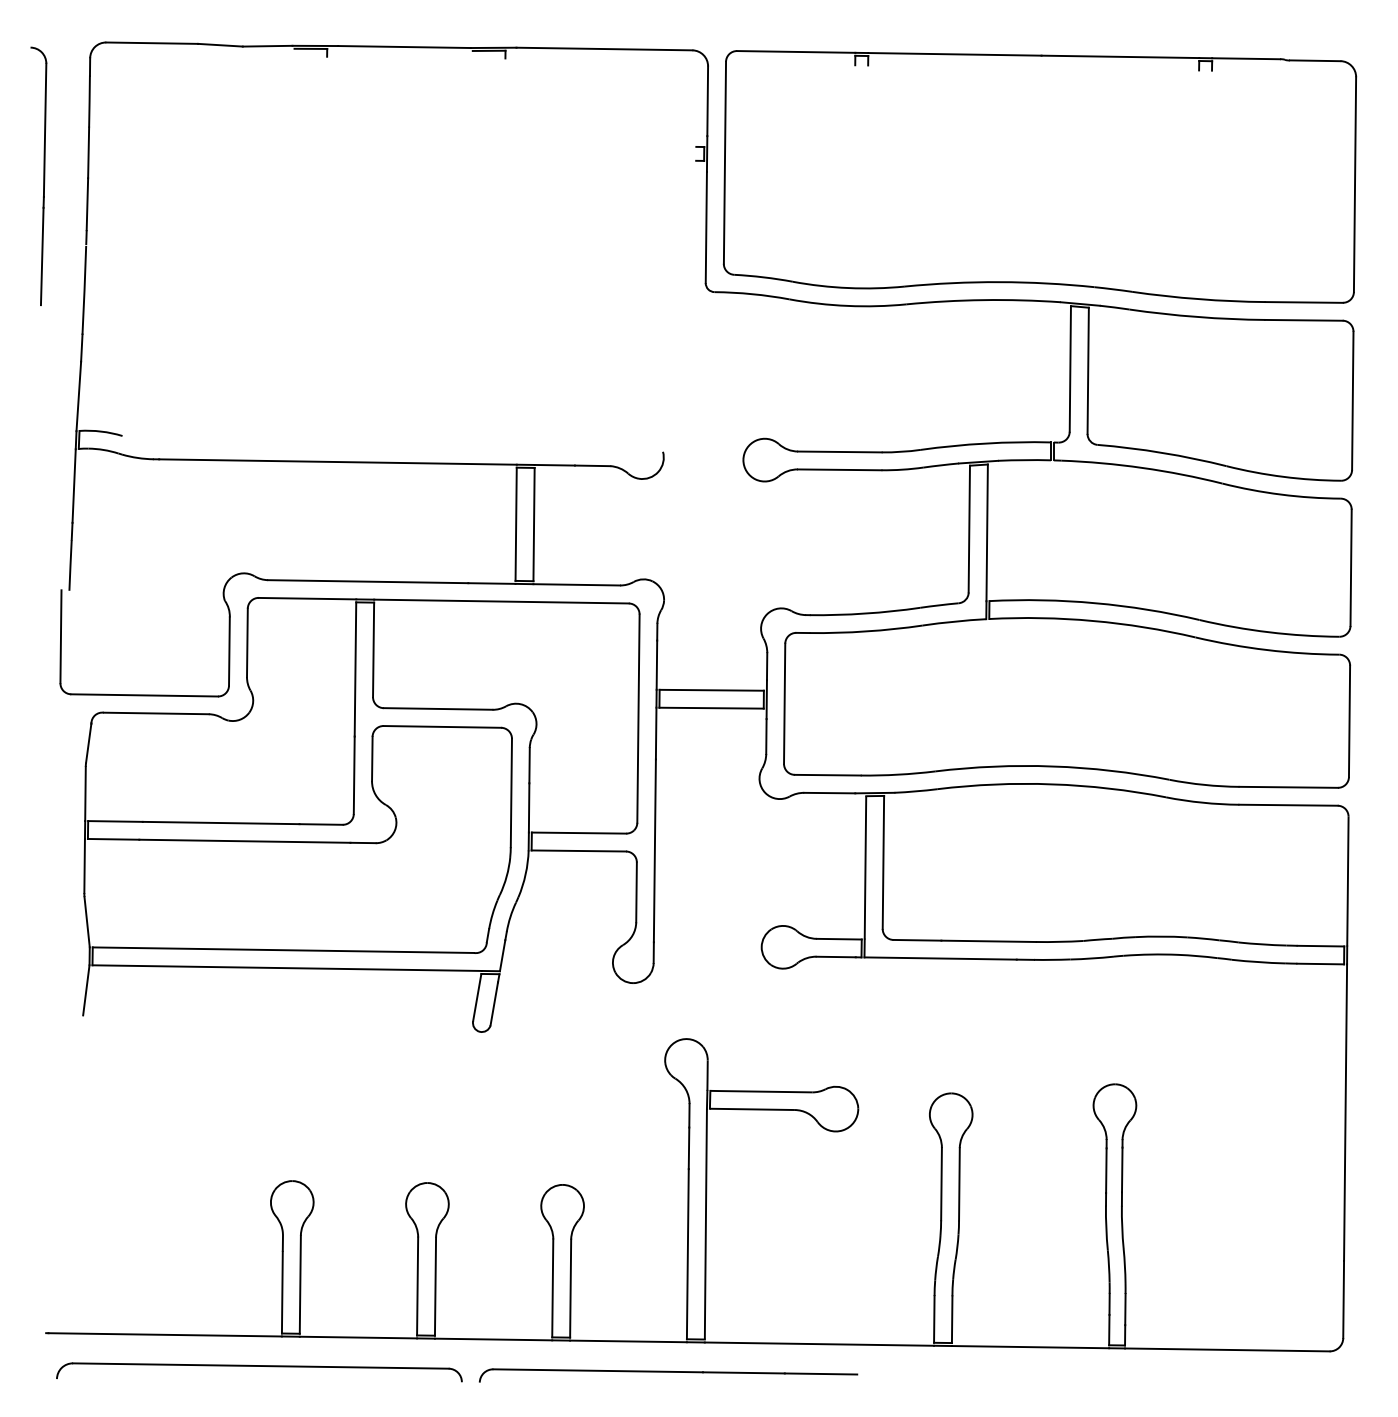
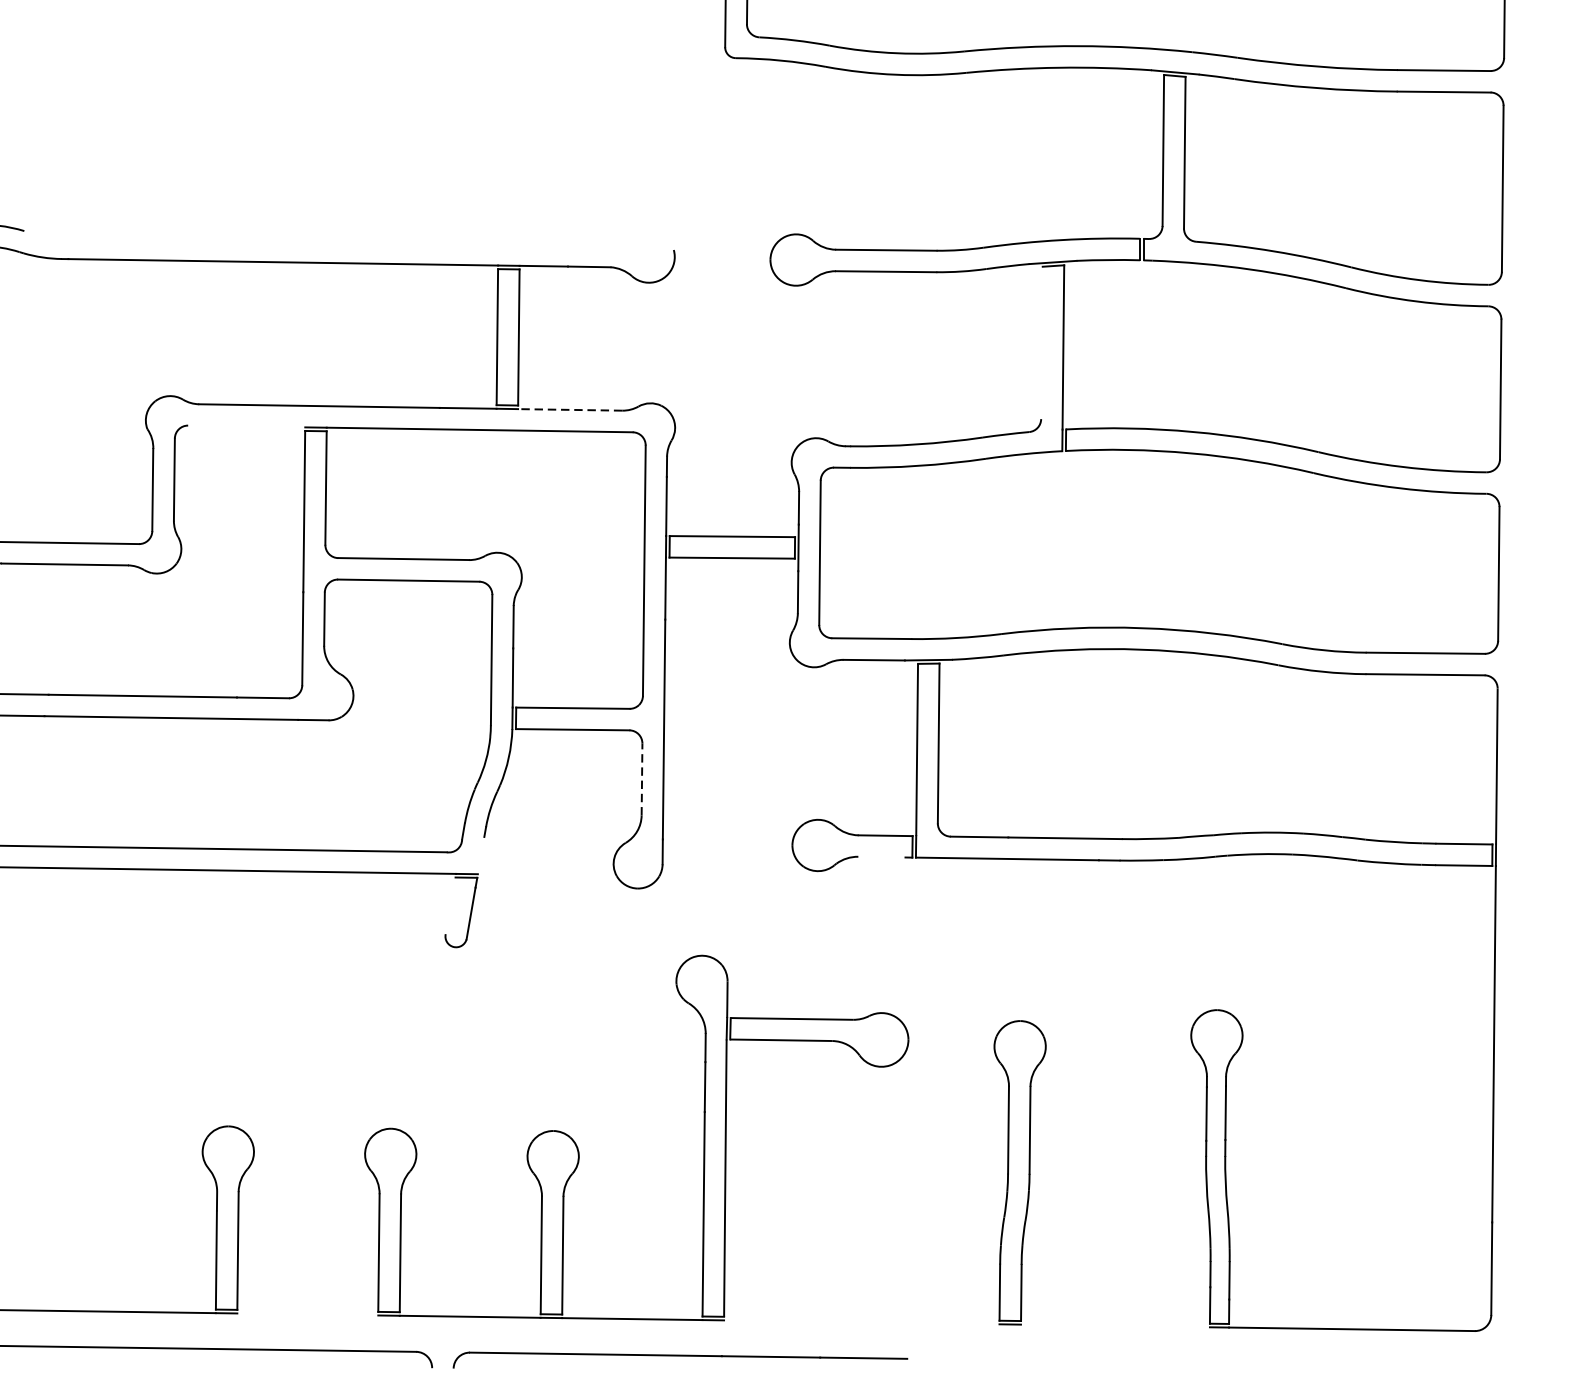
line: (968, 528) -> (1040, 342), removed
line: (576, 584) -> (569, 409), solid -> dashed
line: (307, 598) -> (246, 426), removed
line: (636, 892) -> (641, 779), solid -> dashed
line: (502, 955) -> (480, 855), removed
line: (835, 956) -> (881, 856), removed
line: (477, 997) -> (450, 905), removed
line: (358, 1337) -> (307, 1314), removed
line: (819, 1343) -> (861, 1321), removed
line: (1030, 1347) -> (1115, 1326), removed

